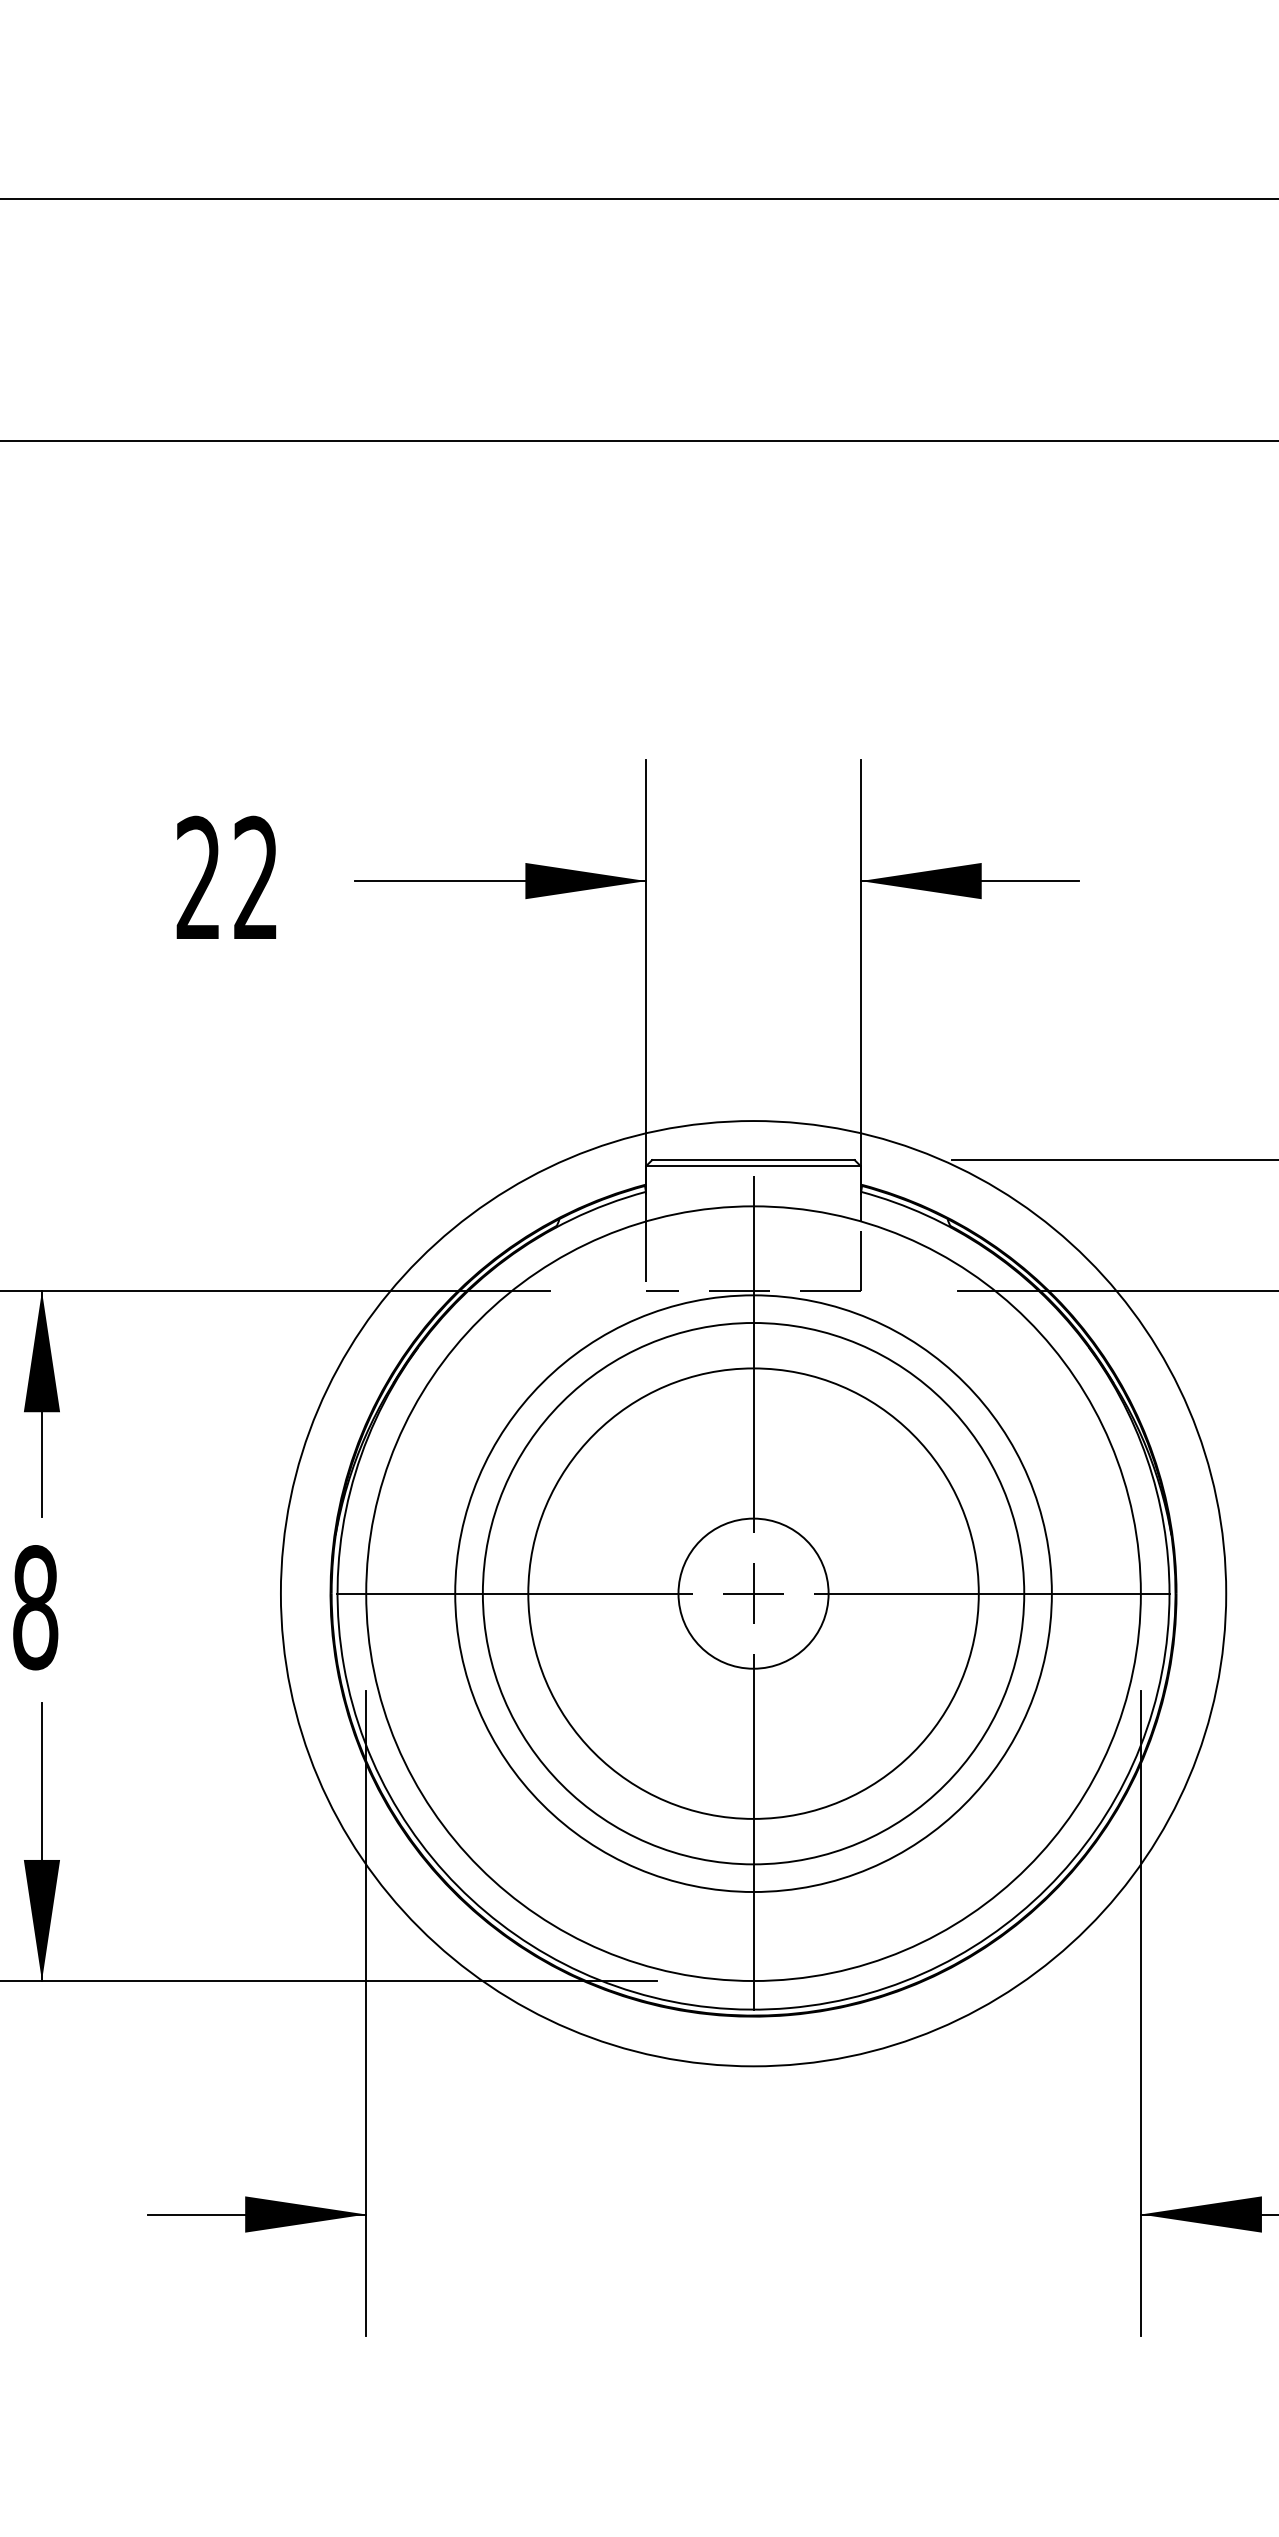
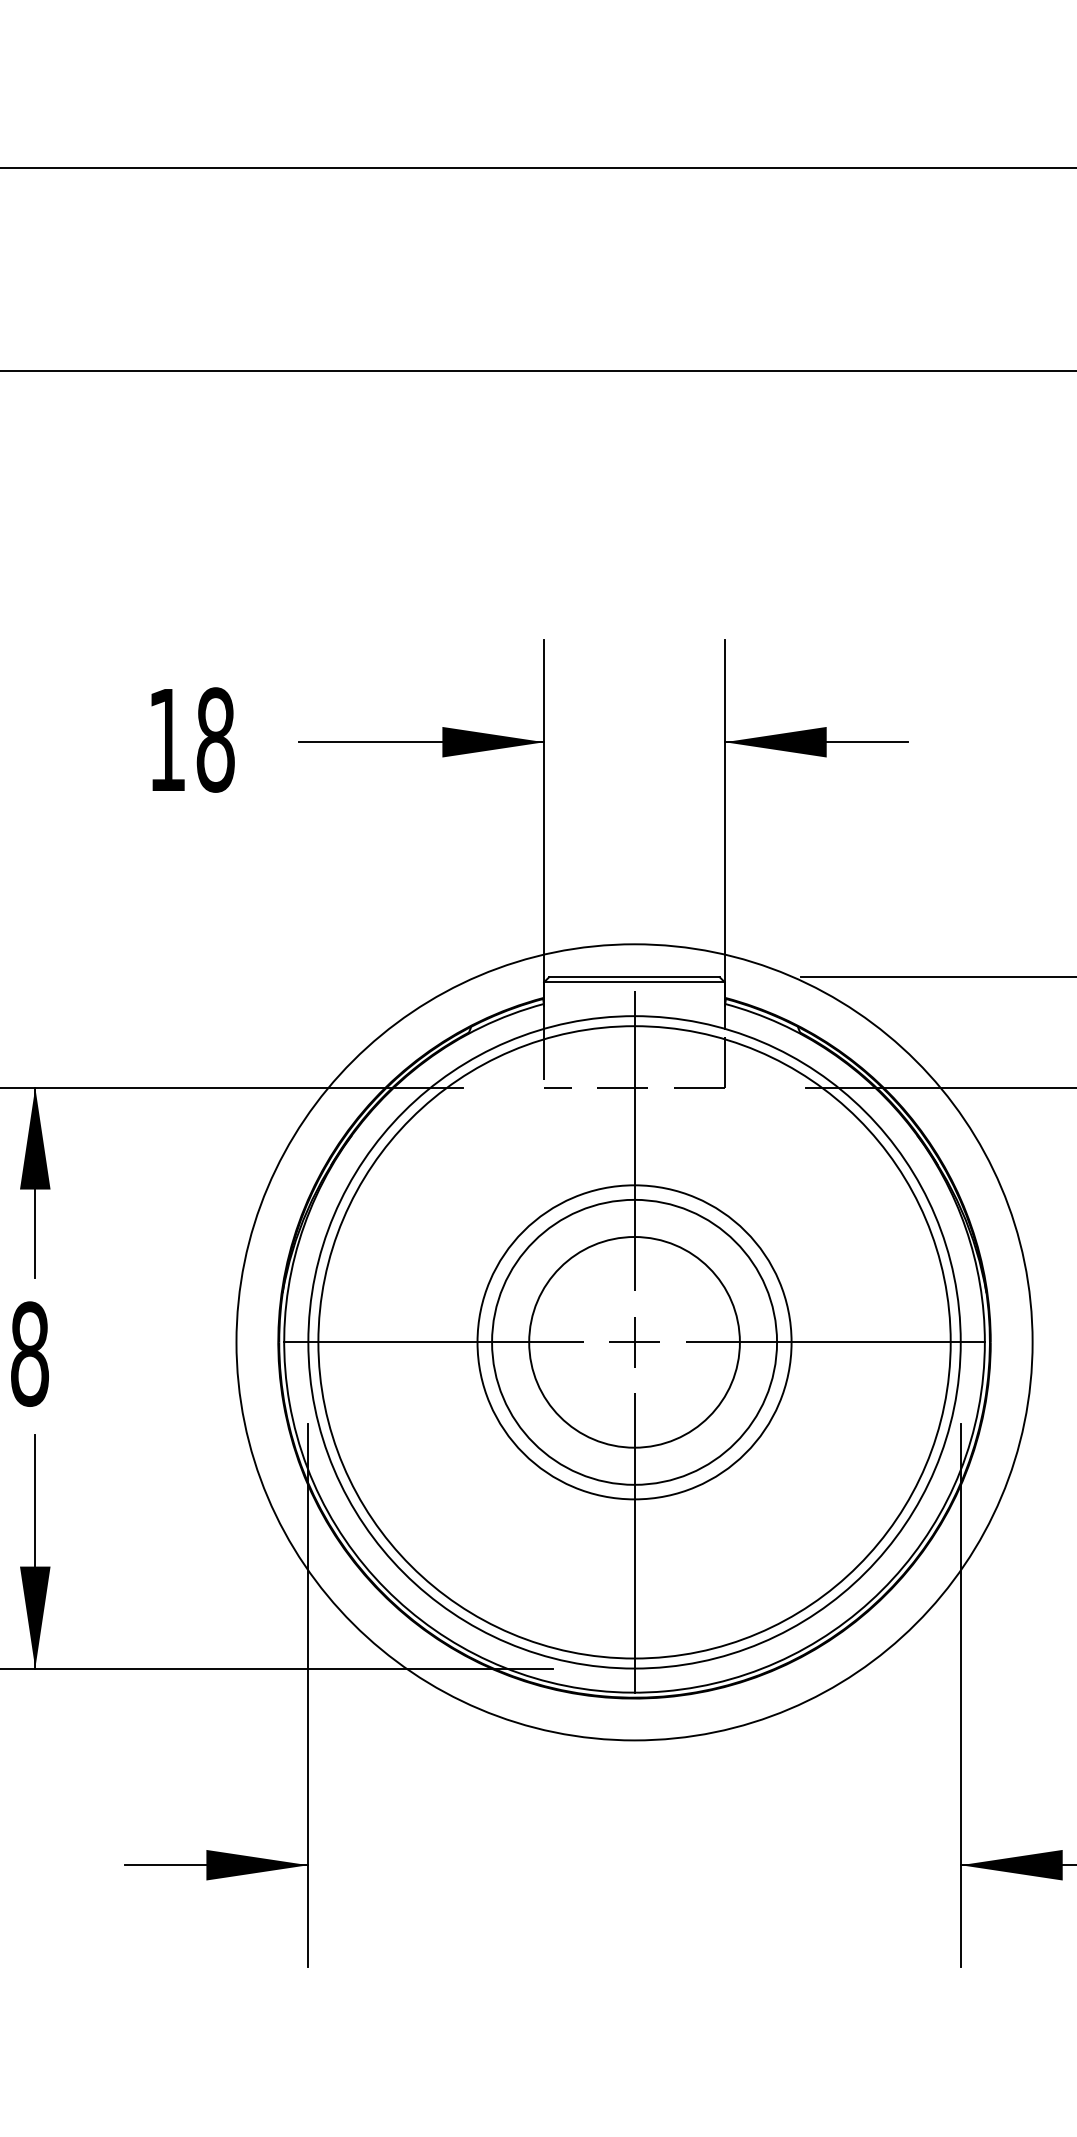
text: (227, 877) -> (191, 739), 22 -> 18
circle: (753, 1592) -> (634, 1341), size x0.62
circle: (753, 1593) -> (634, 1342), size x0.62
circle: (753, 1593) -> (634, 1342), size x1.67
circle: (753, 1593) -> (634, 1342), size x1.67

